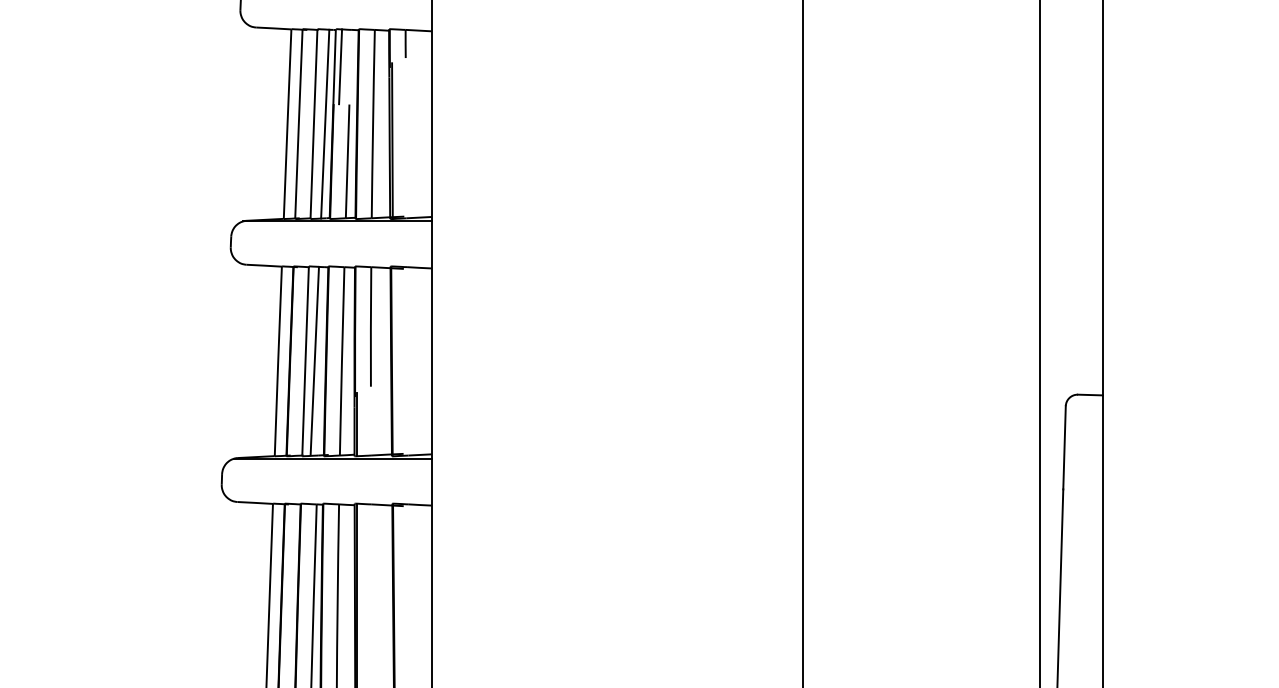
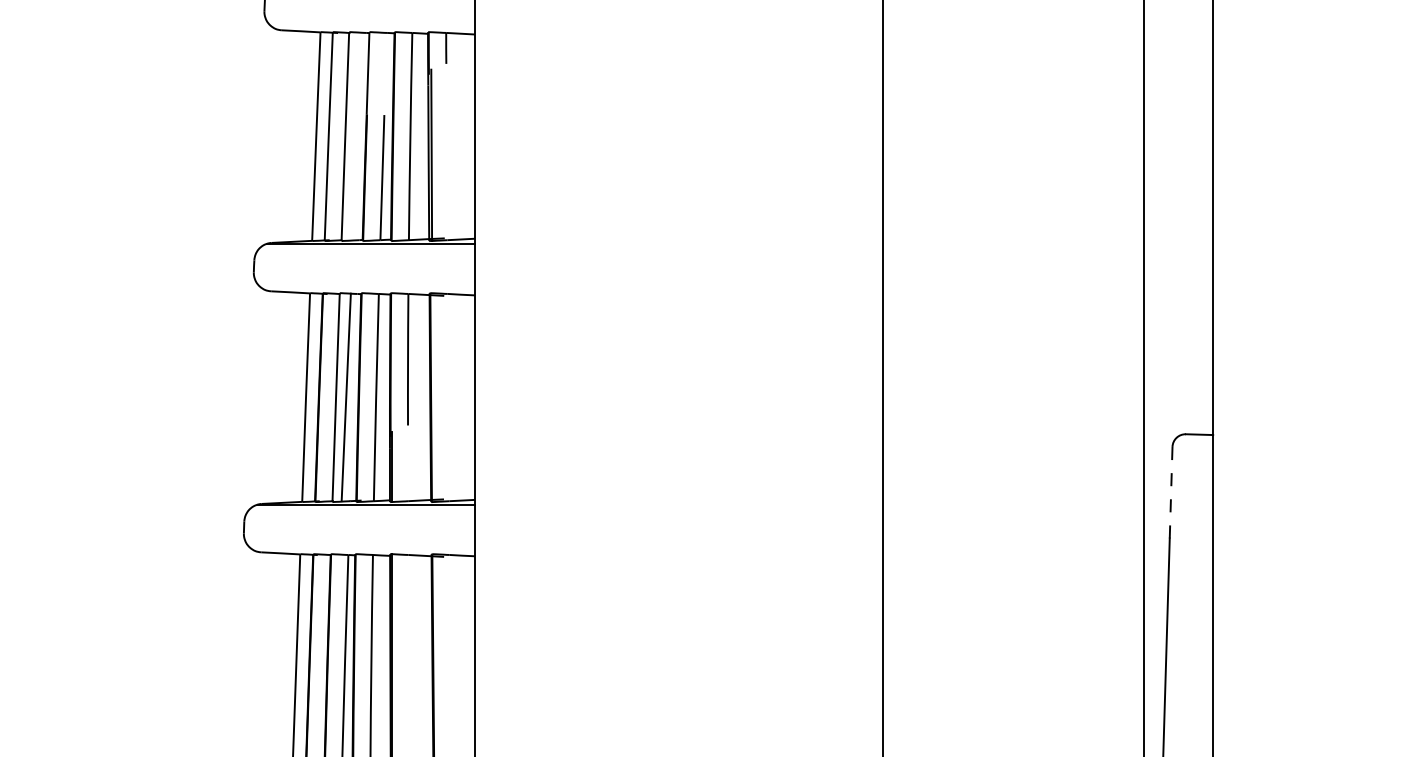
line: (340, 66) -> (374, 73), removed
line: (325, 123) -> (358, 135), removed
line: (1064, 447) -> (1171, 492), solid -> dashed

